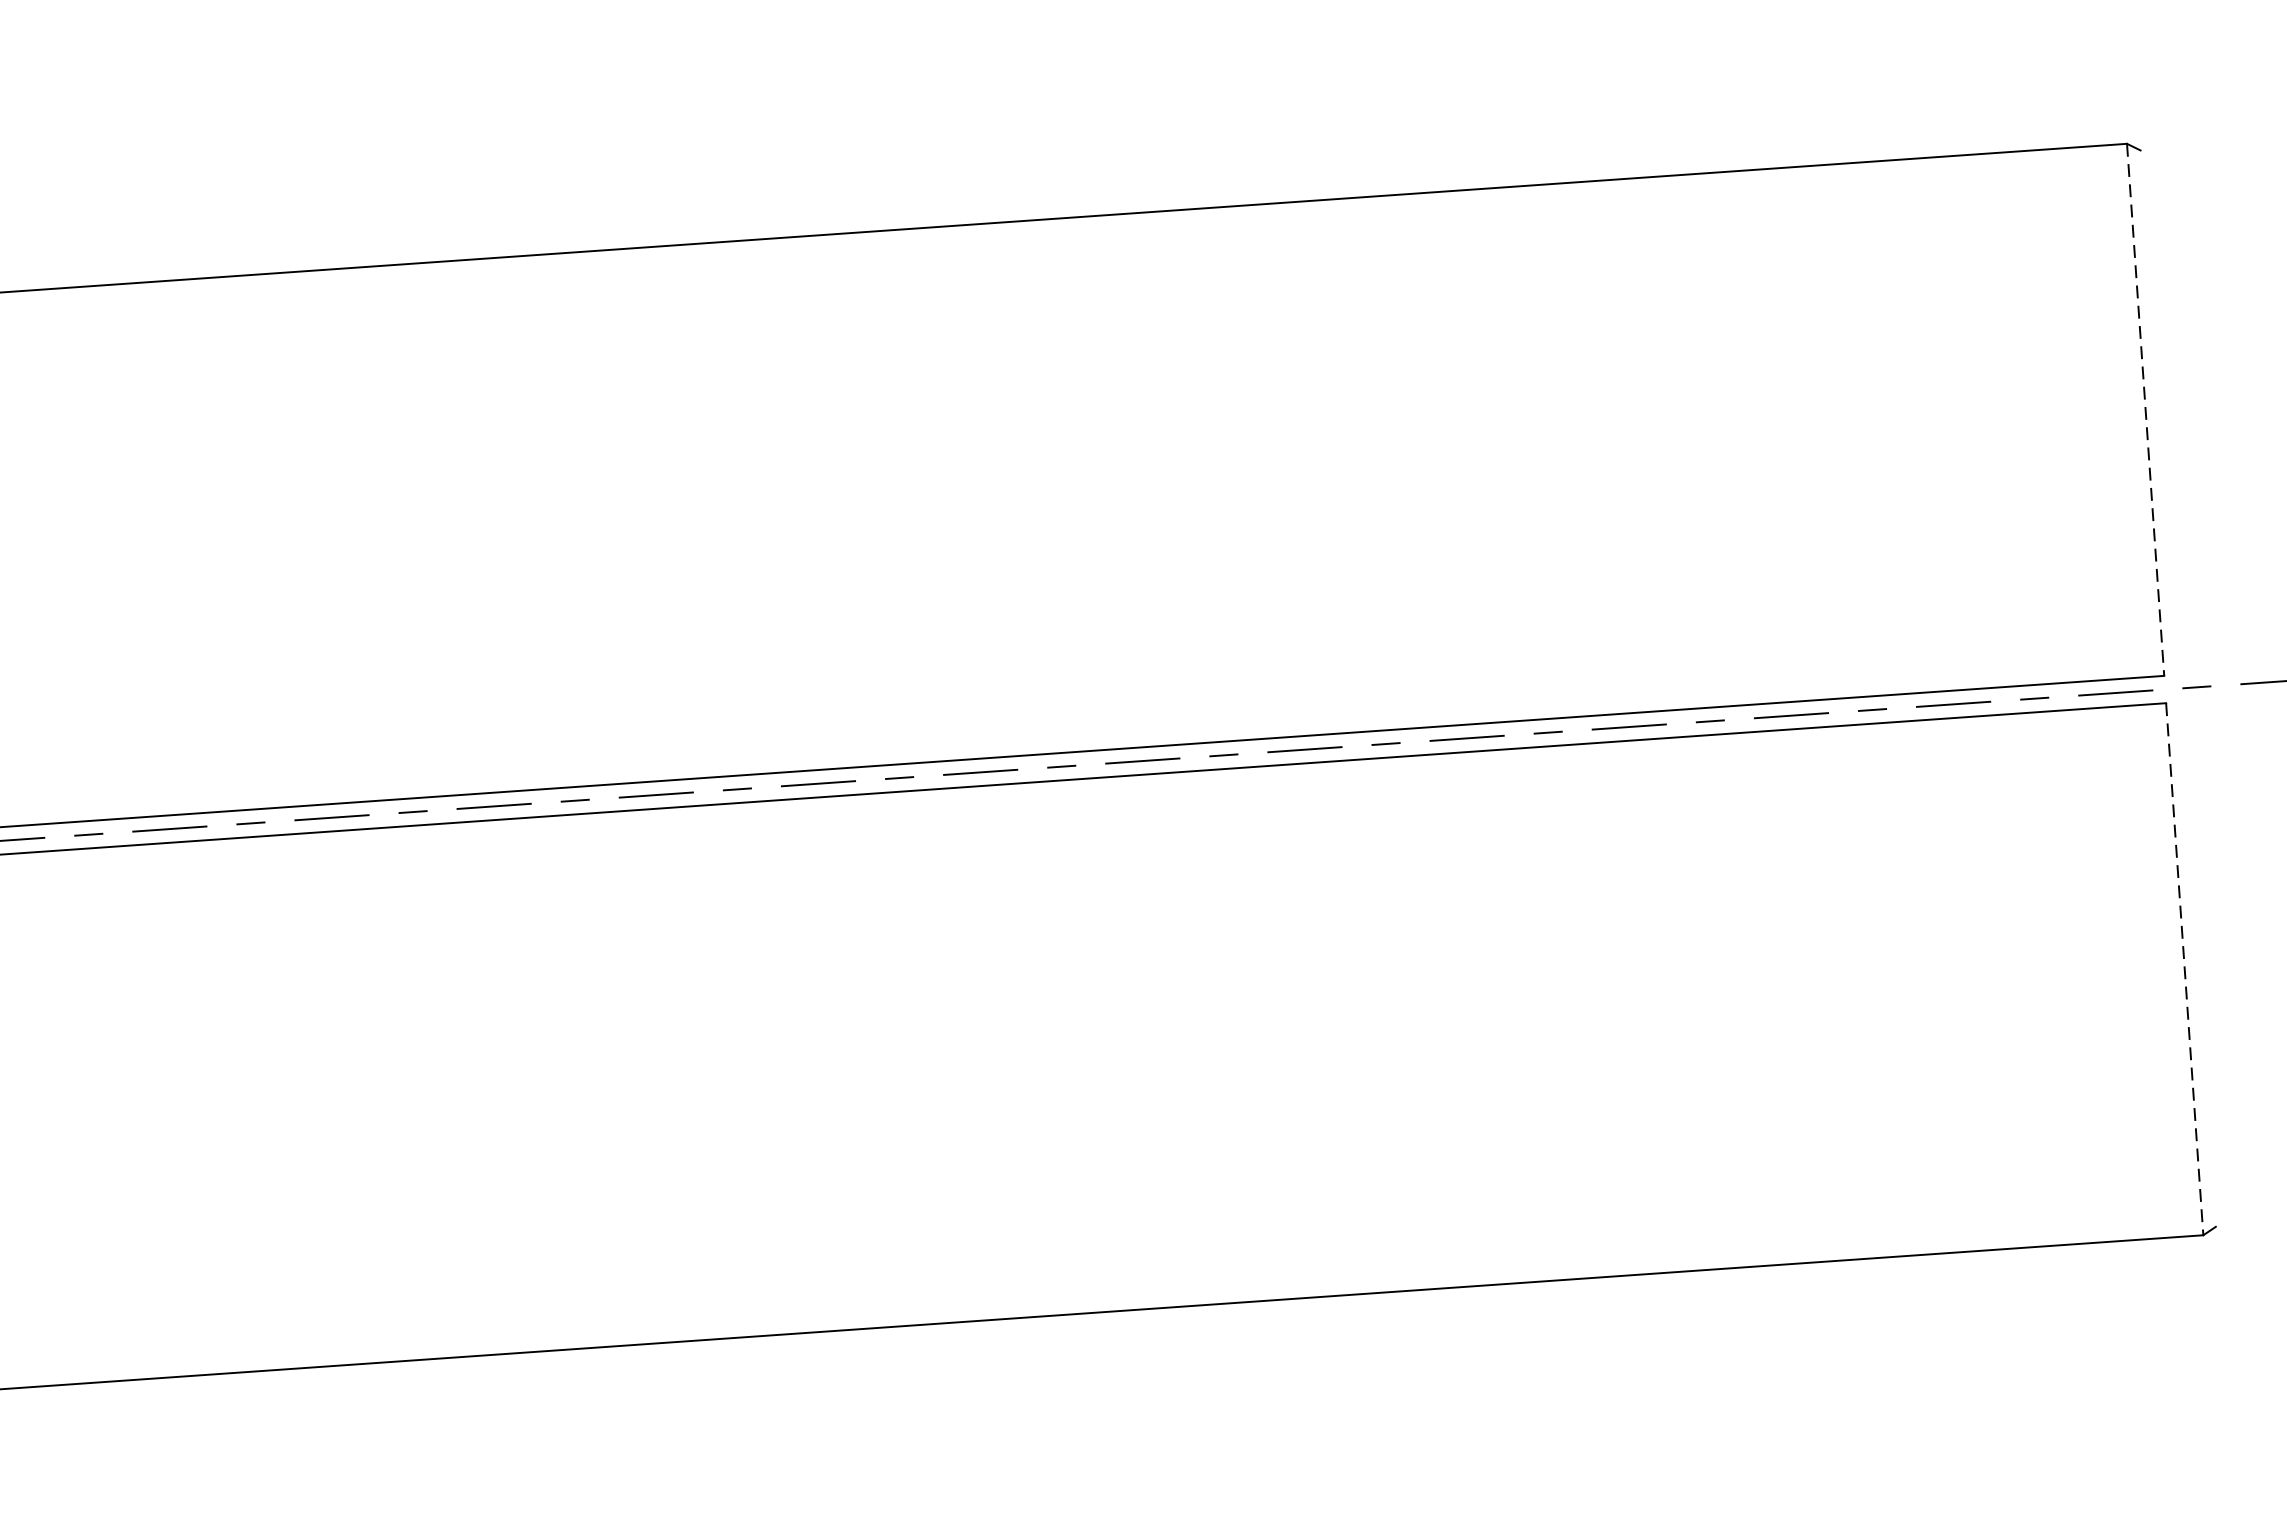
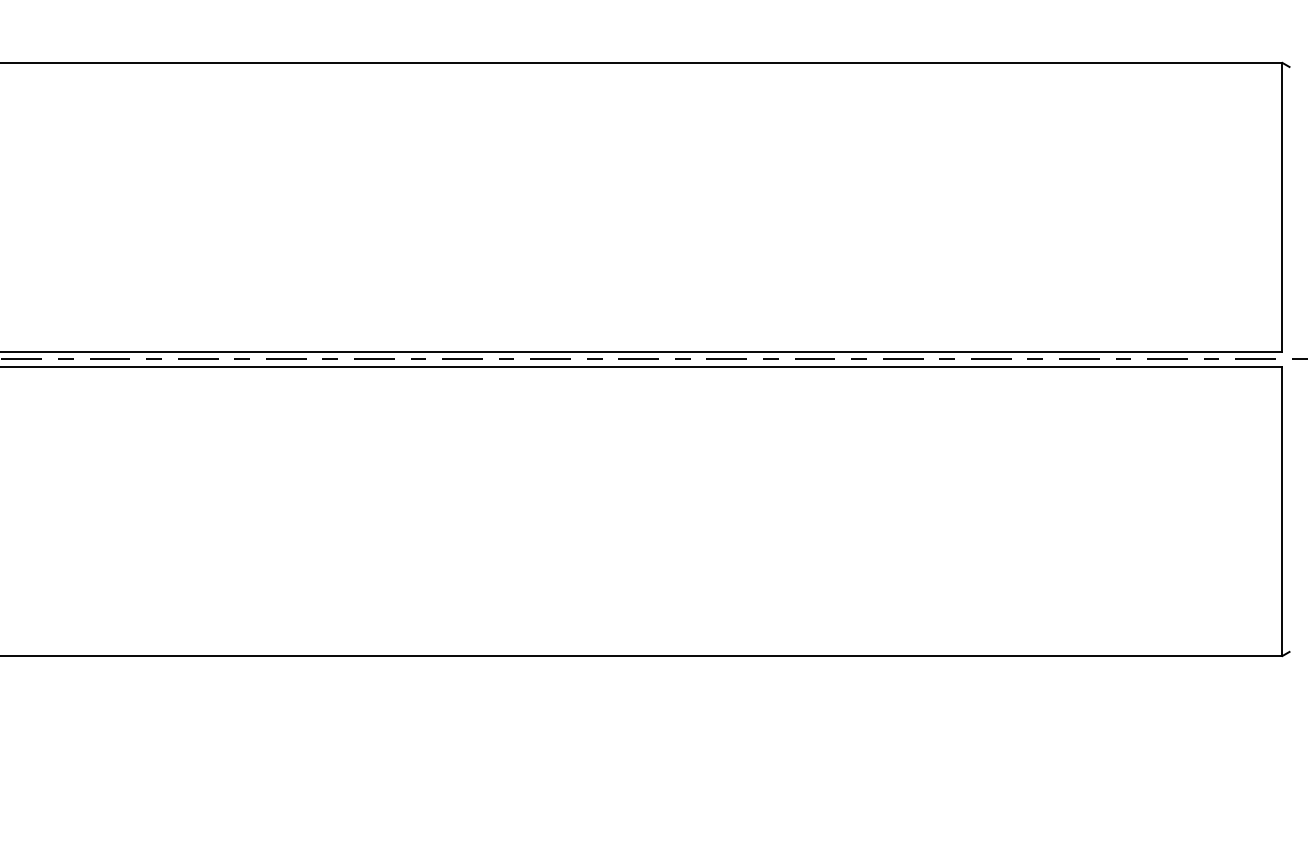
line: (2145, 409) -> (1282, 207), dashed -> solid
line: (2184, 969) -> (1282, 511), dashed -> solid

